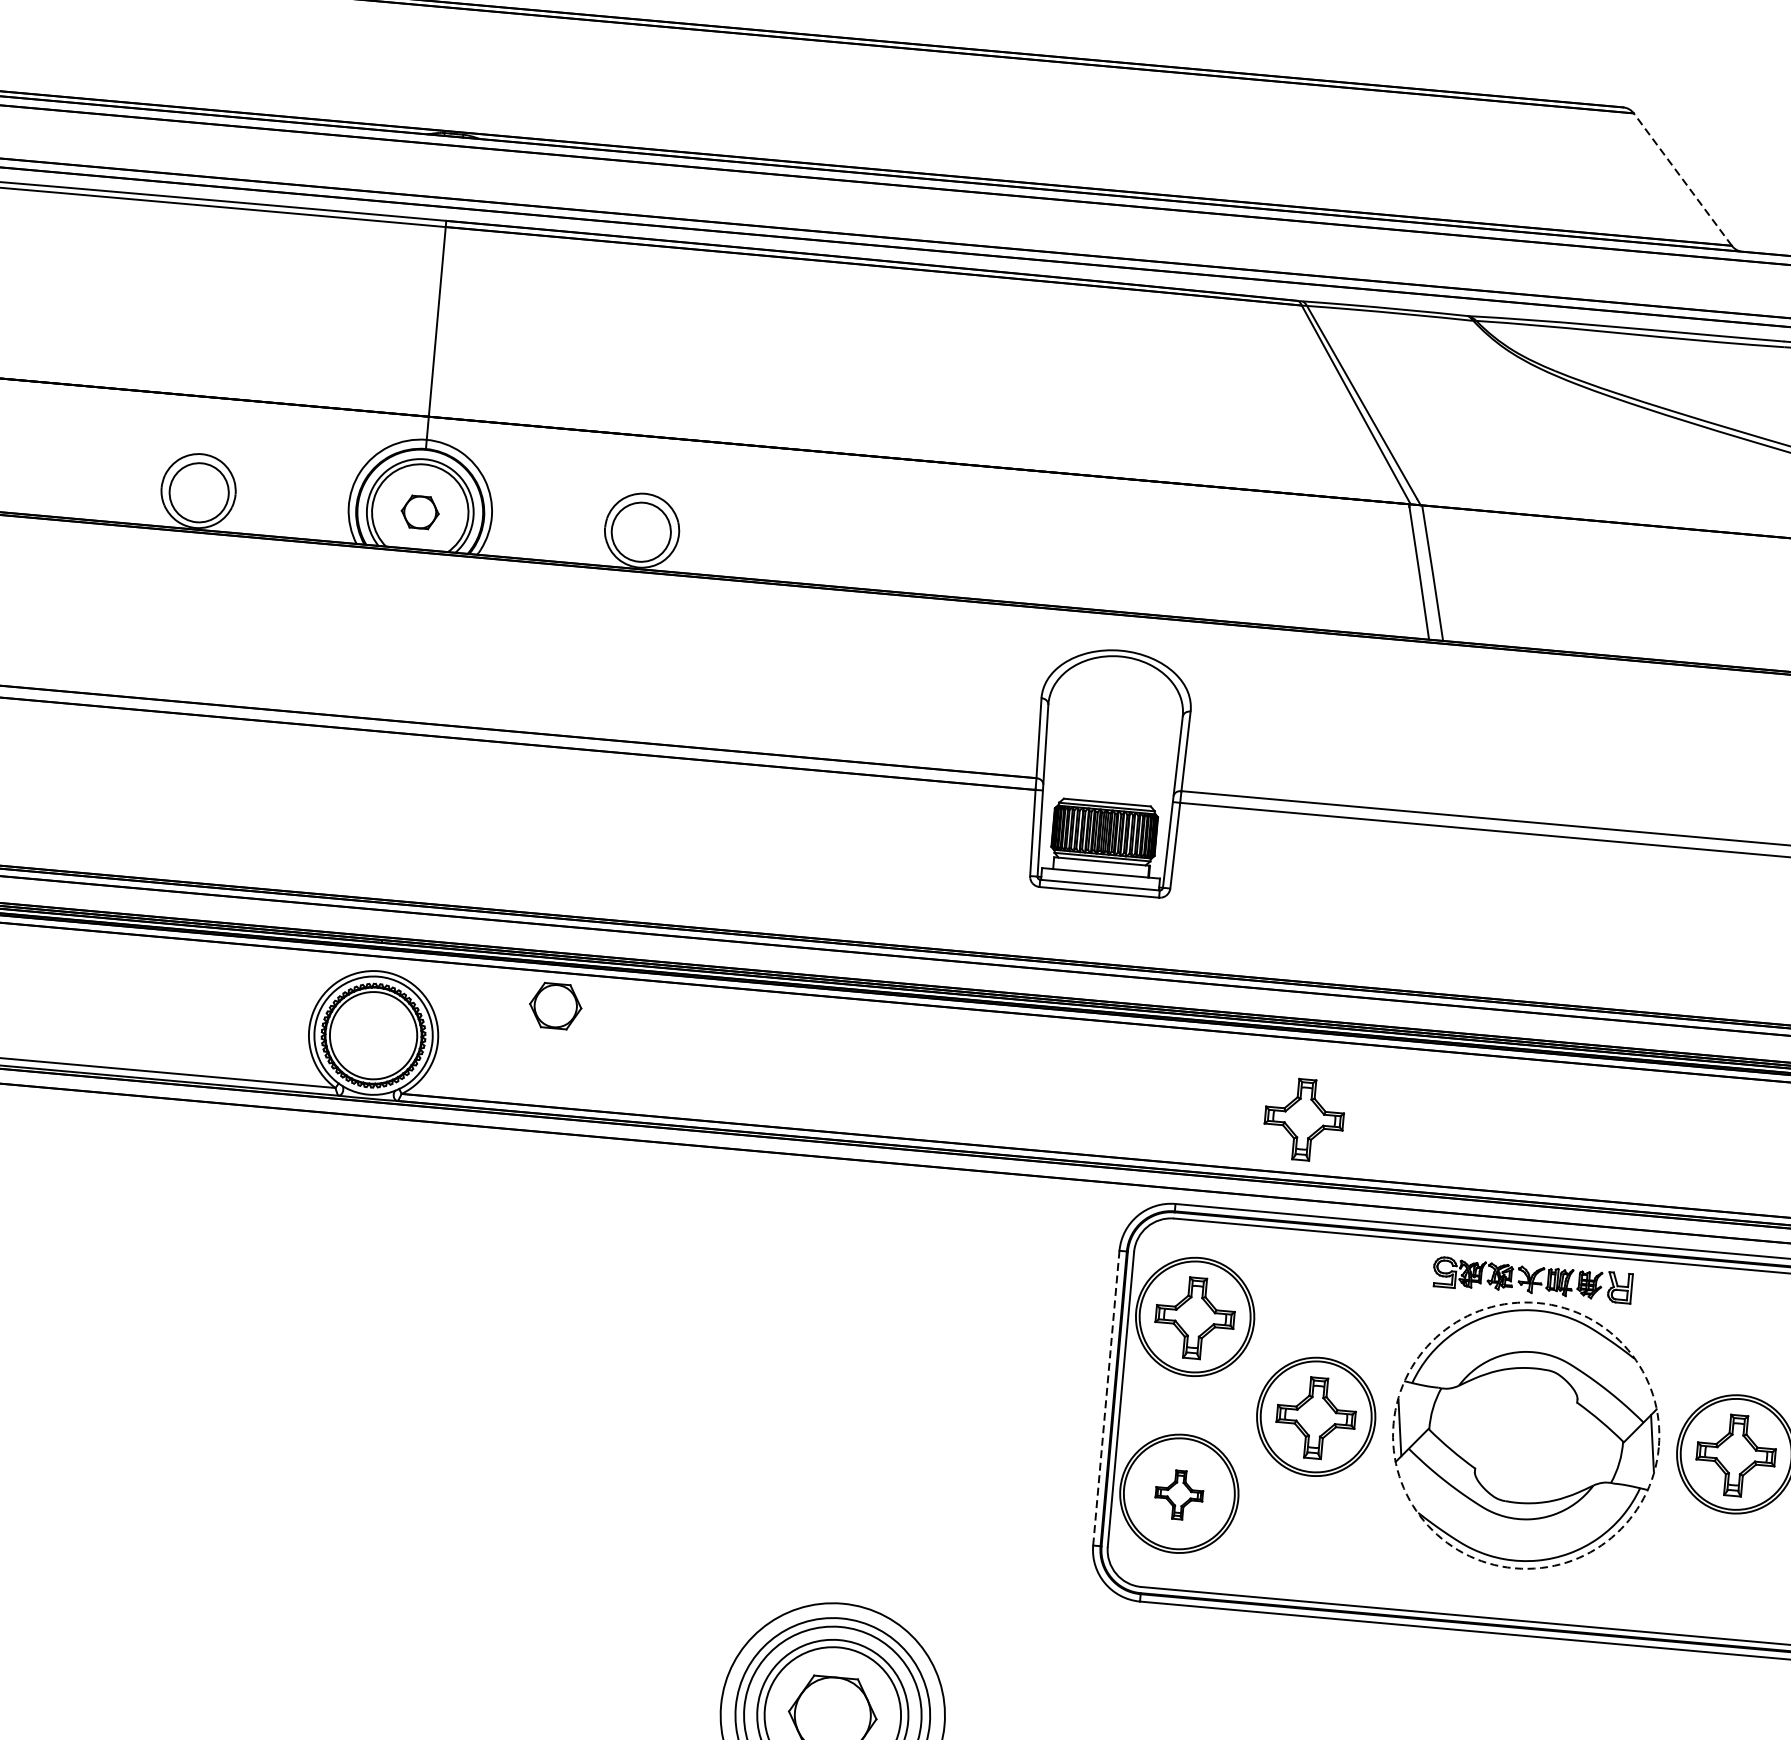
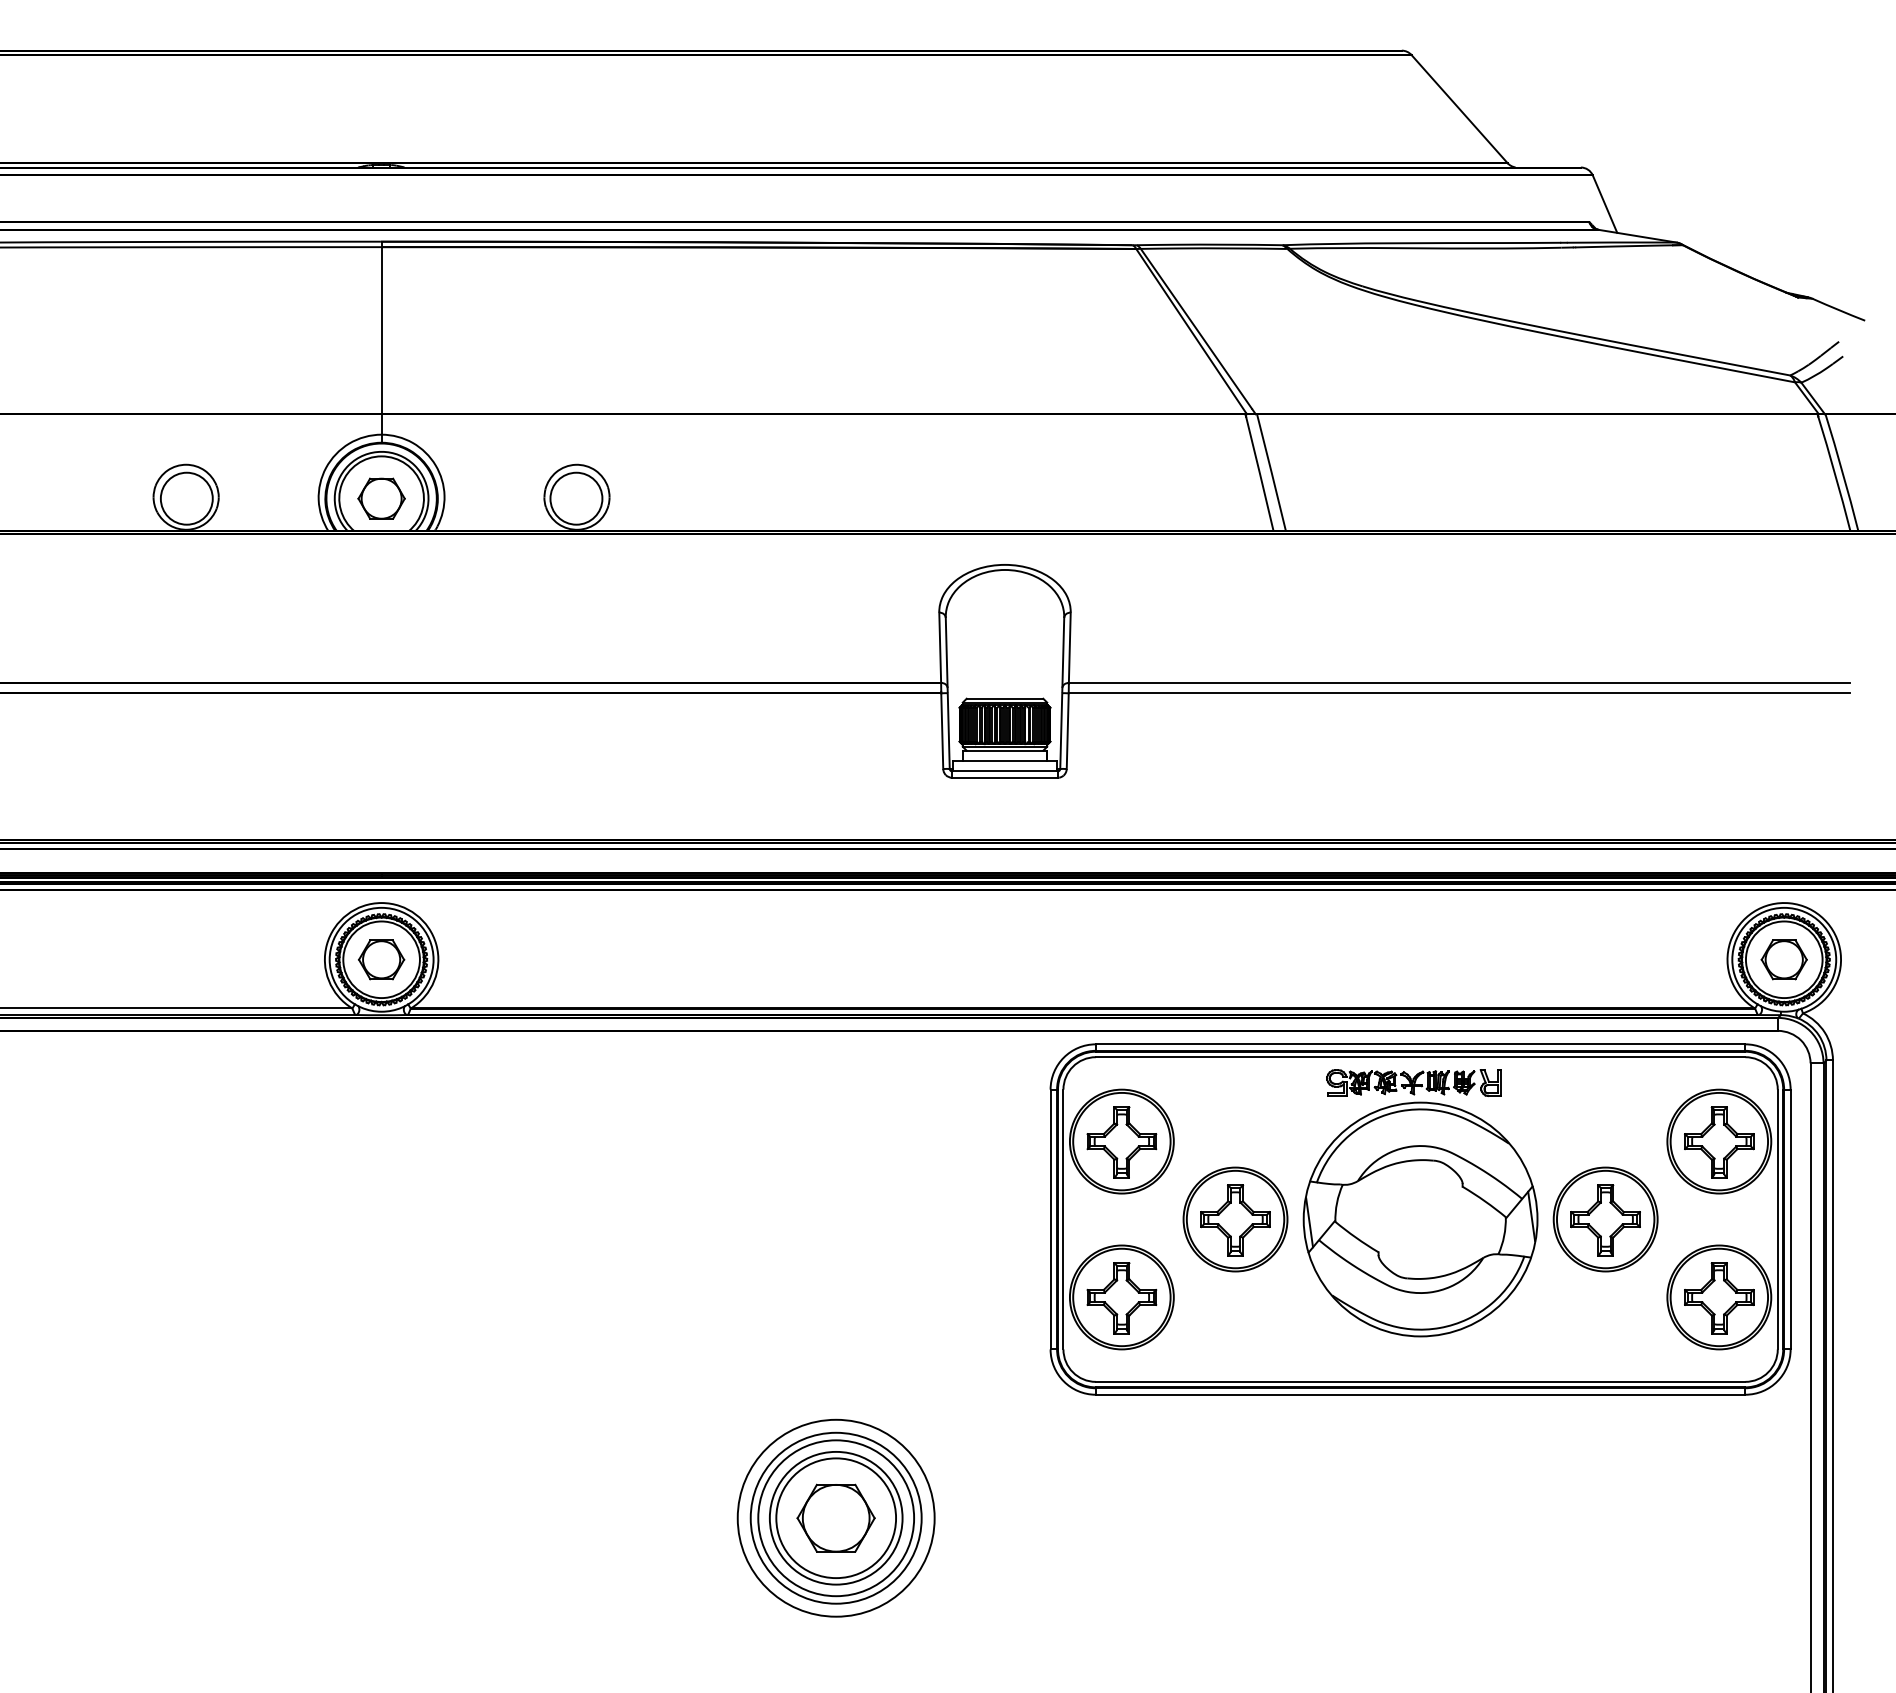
line: (1682, 178) -> (1459, 108), dashed -> solid
part: (420, 512) -> (381, 498), size x1.43
part: (555, 1005) -> (381, 959), moved
part: (1303, 1119) -> (1201, 960), removed
line: (1106, 1398) -> (1050, 1219), dashed -> solid
circle: (1526, 1435) -> (1420, 1219), dashed -> solid
part: (1178, 1494) -> (1121, 1298), size x1.67

